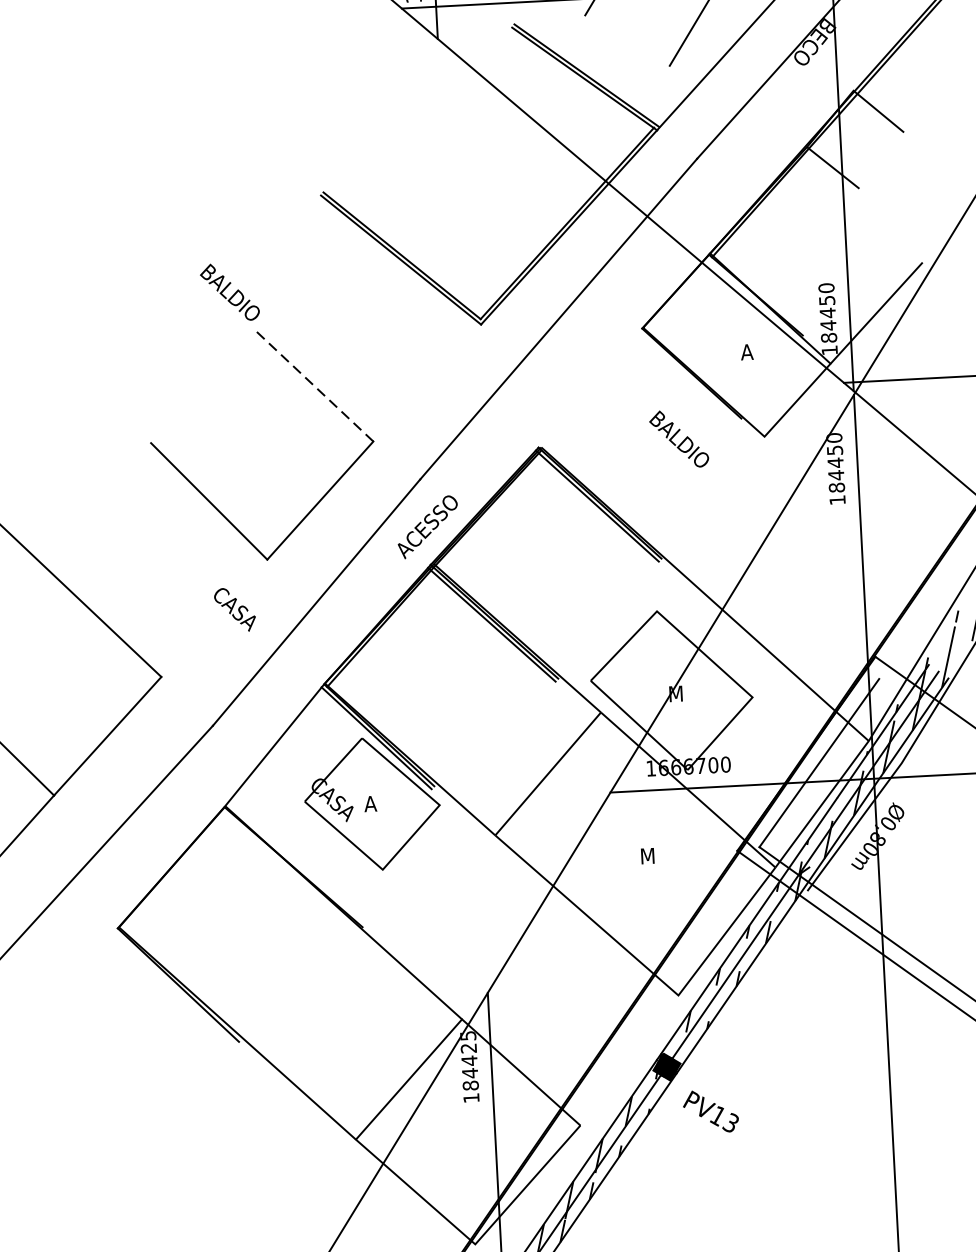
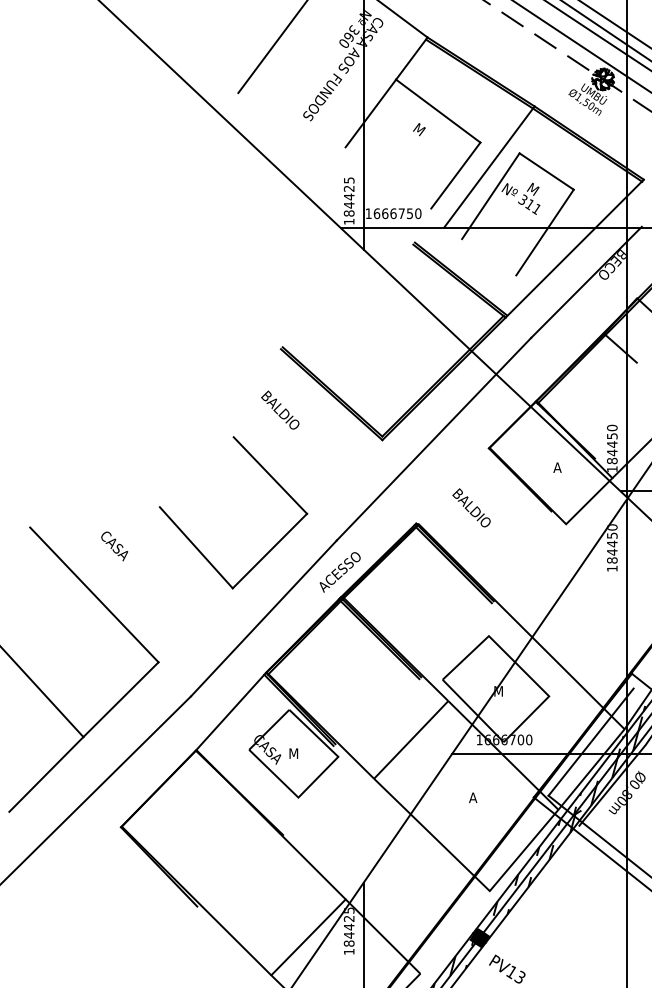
text: (230, 291) -> (280, 409), moved
line: (315, 386) -> (270, 475), dashed -> solid
text: (679, 438) -> (471, 507), moved
text: (234, 609) -> (114, 546), moved
text: (371, 803) -> (293, 753), A -> M
text: (646, 855) -> (473, 797), M -> A

